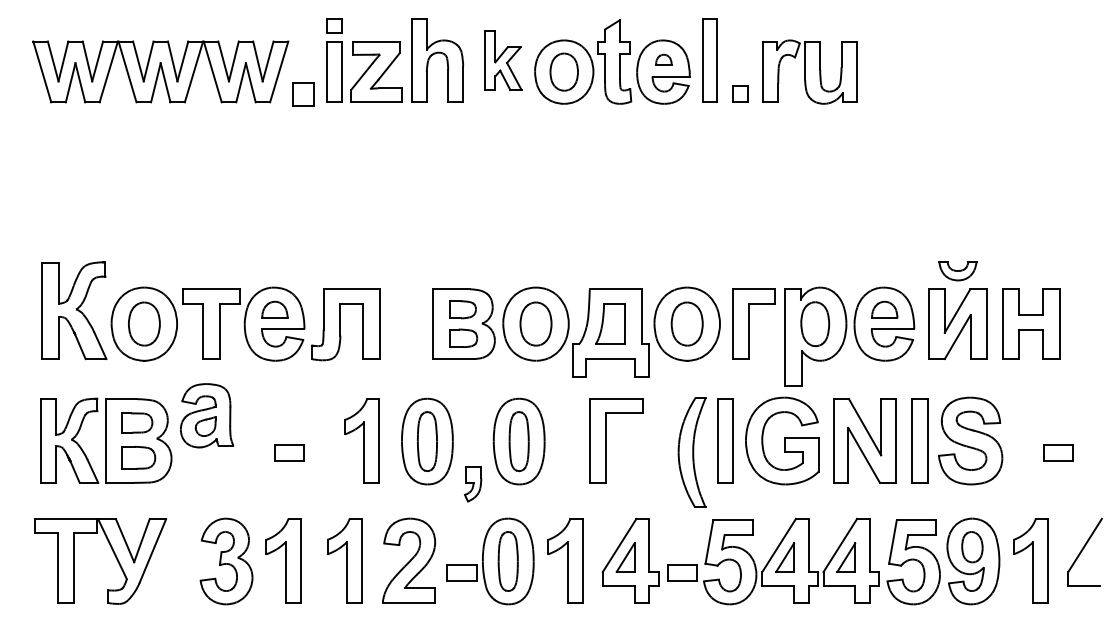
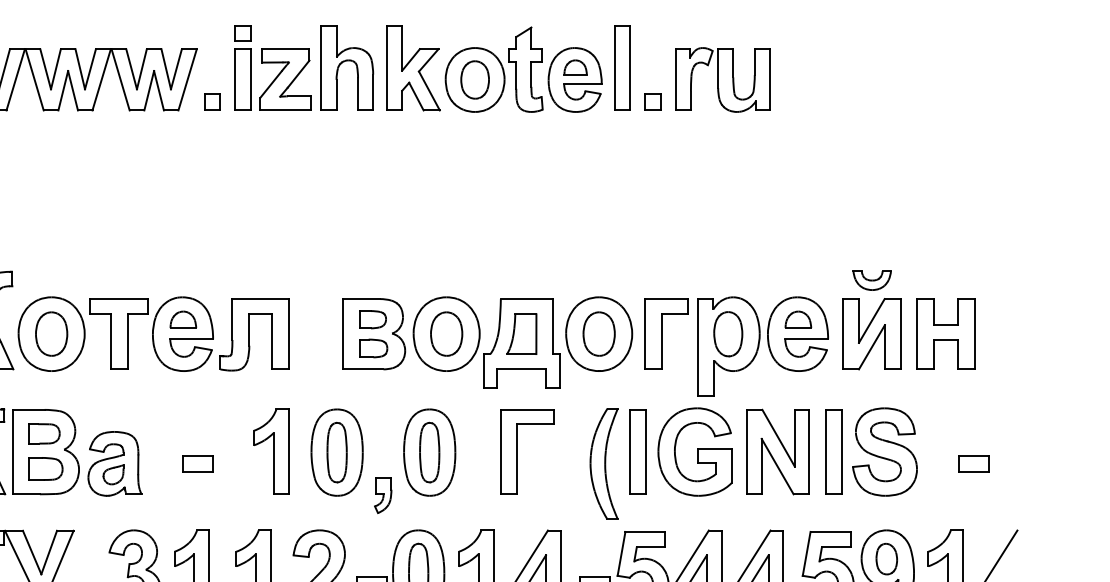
part: (663, 59) -> (575, 67), size x1.43
part: (503, 60) -> (413, 68), size x1.43
part: (303, 93) -> (212, 101), size x0.71
part: (207, 415) -> (115, 463), moved

